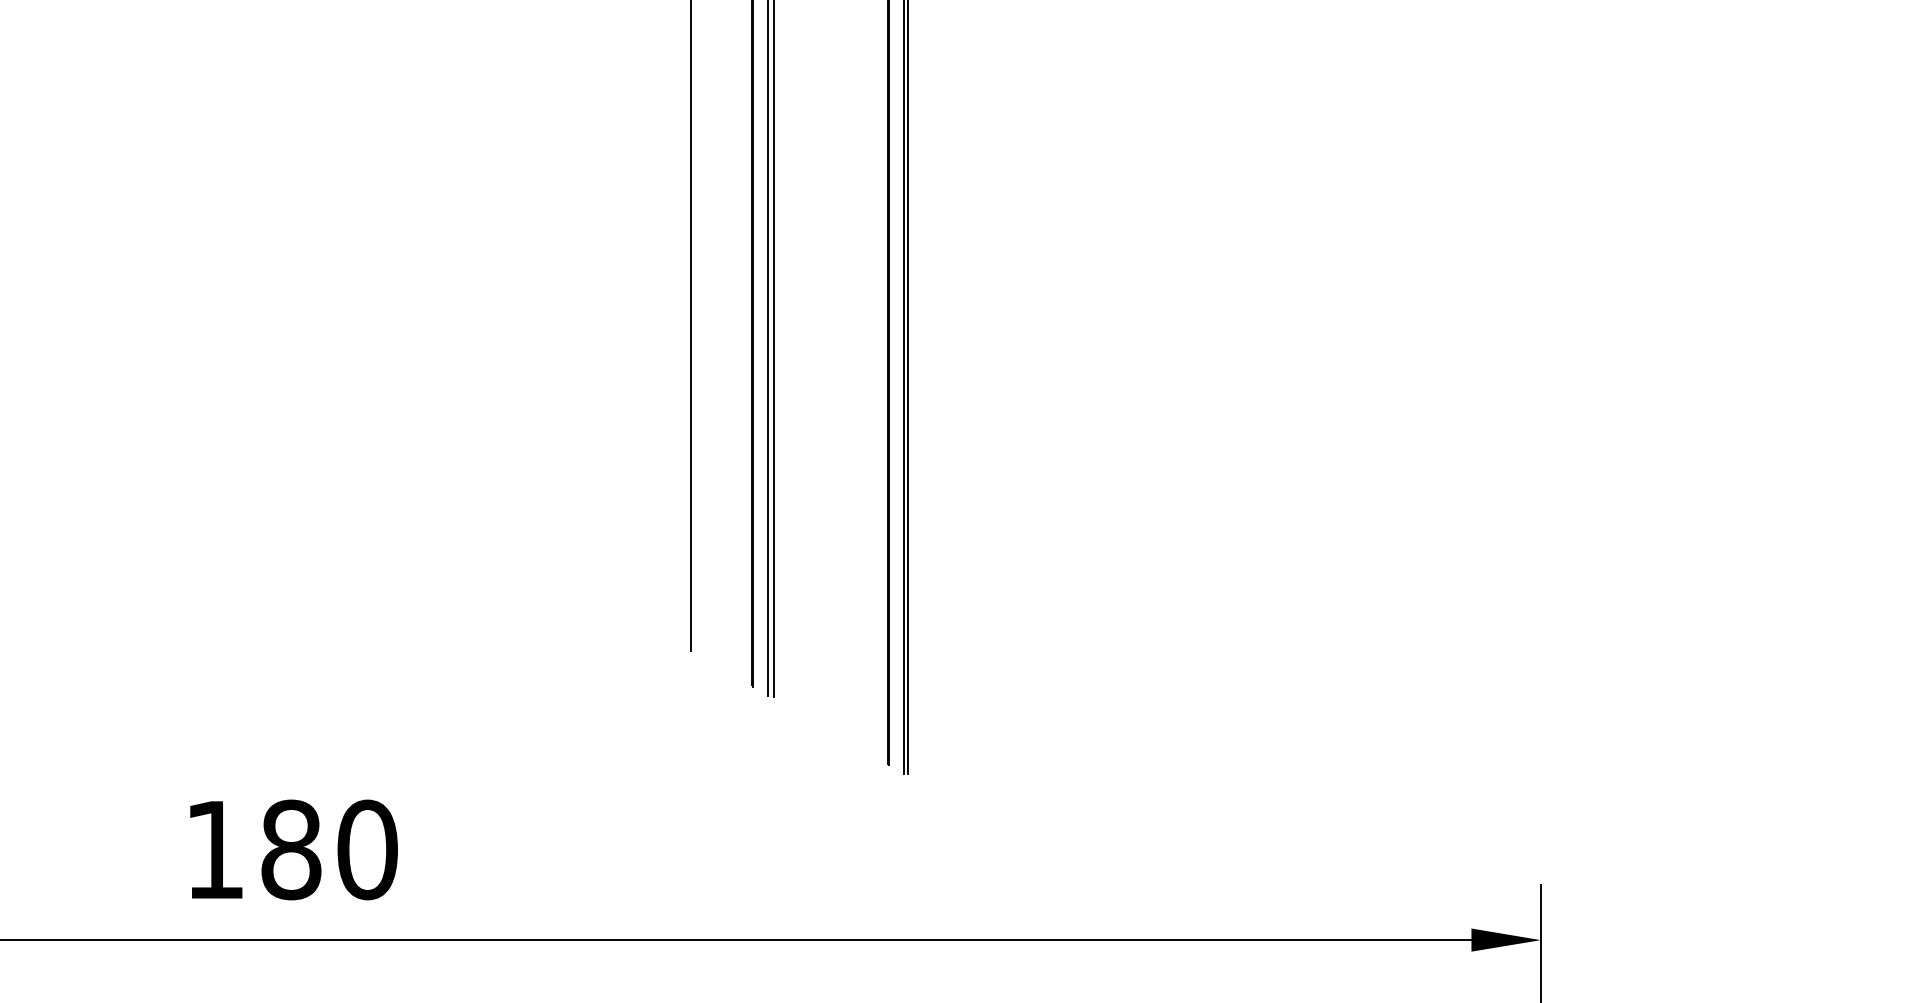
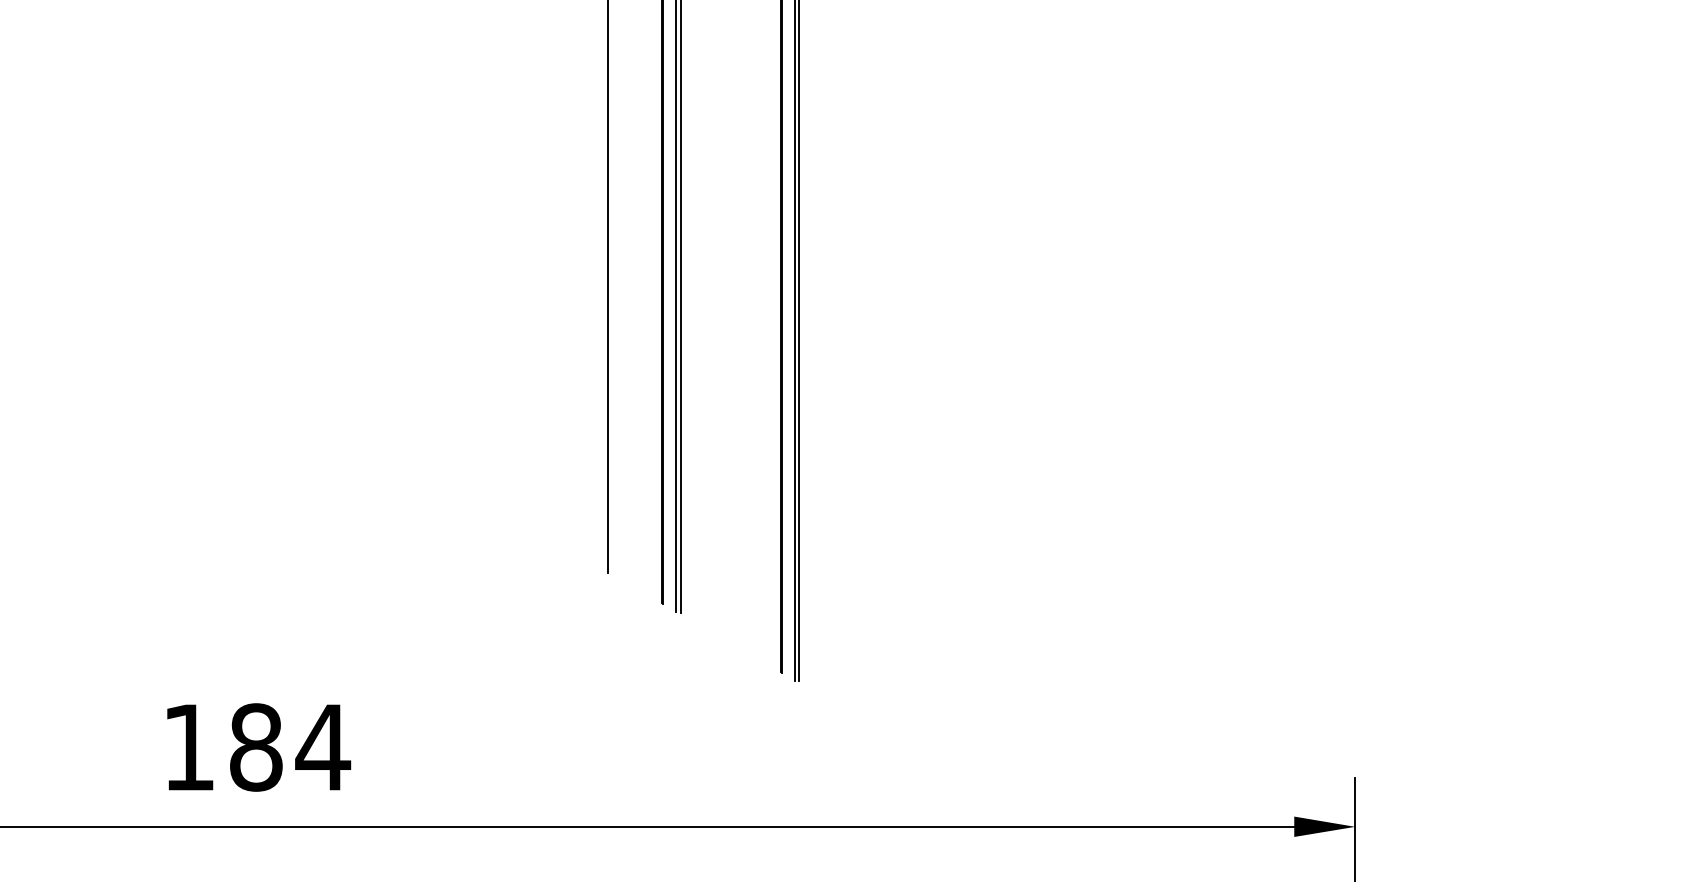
text: (367, 849) -> (323, 747), 180 -> 184

